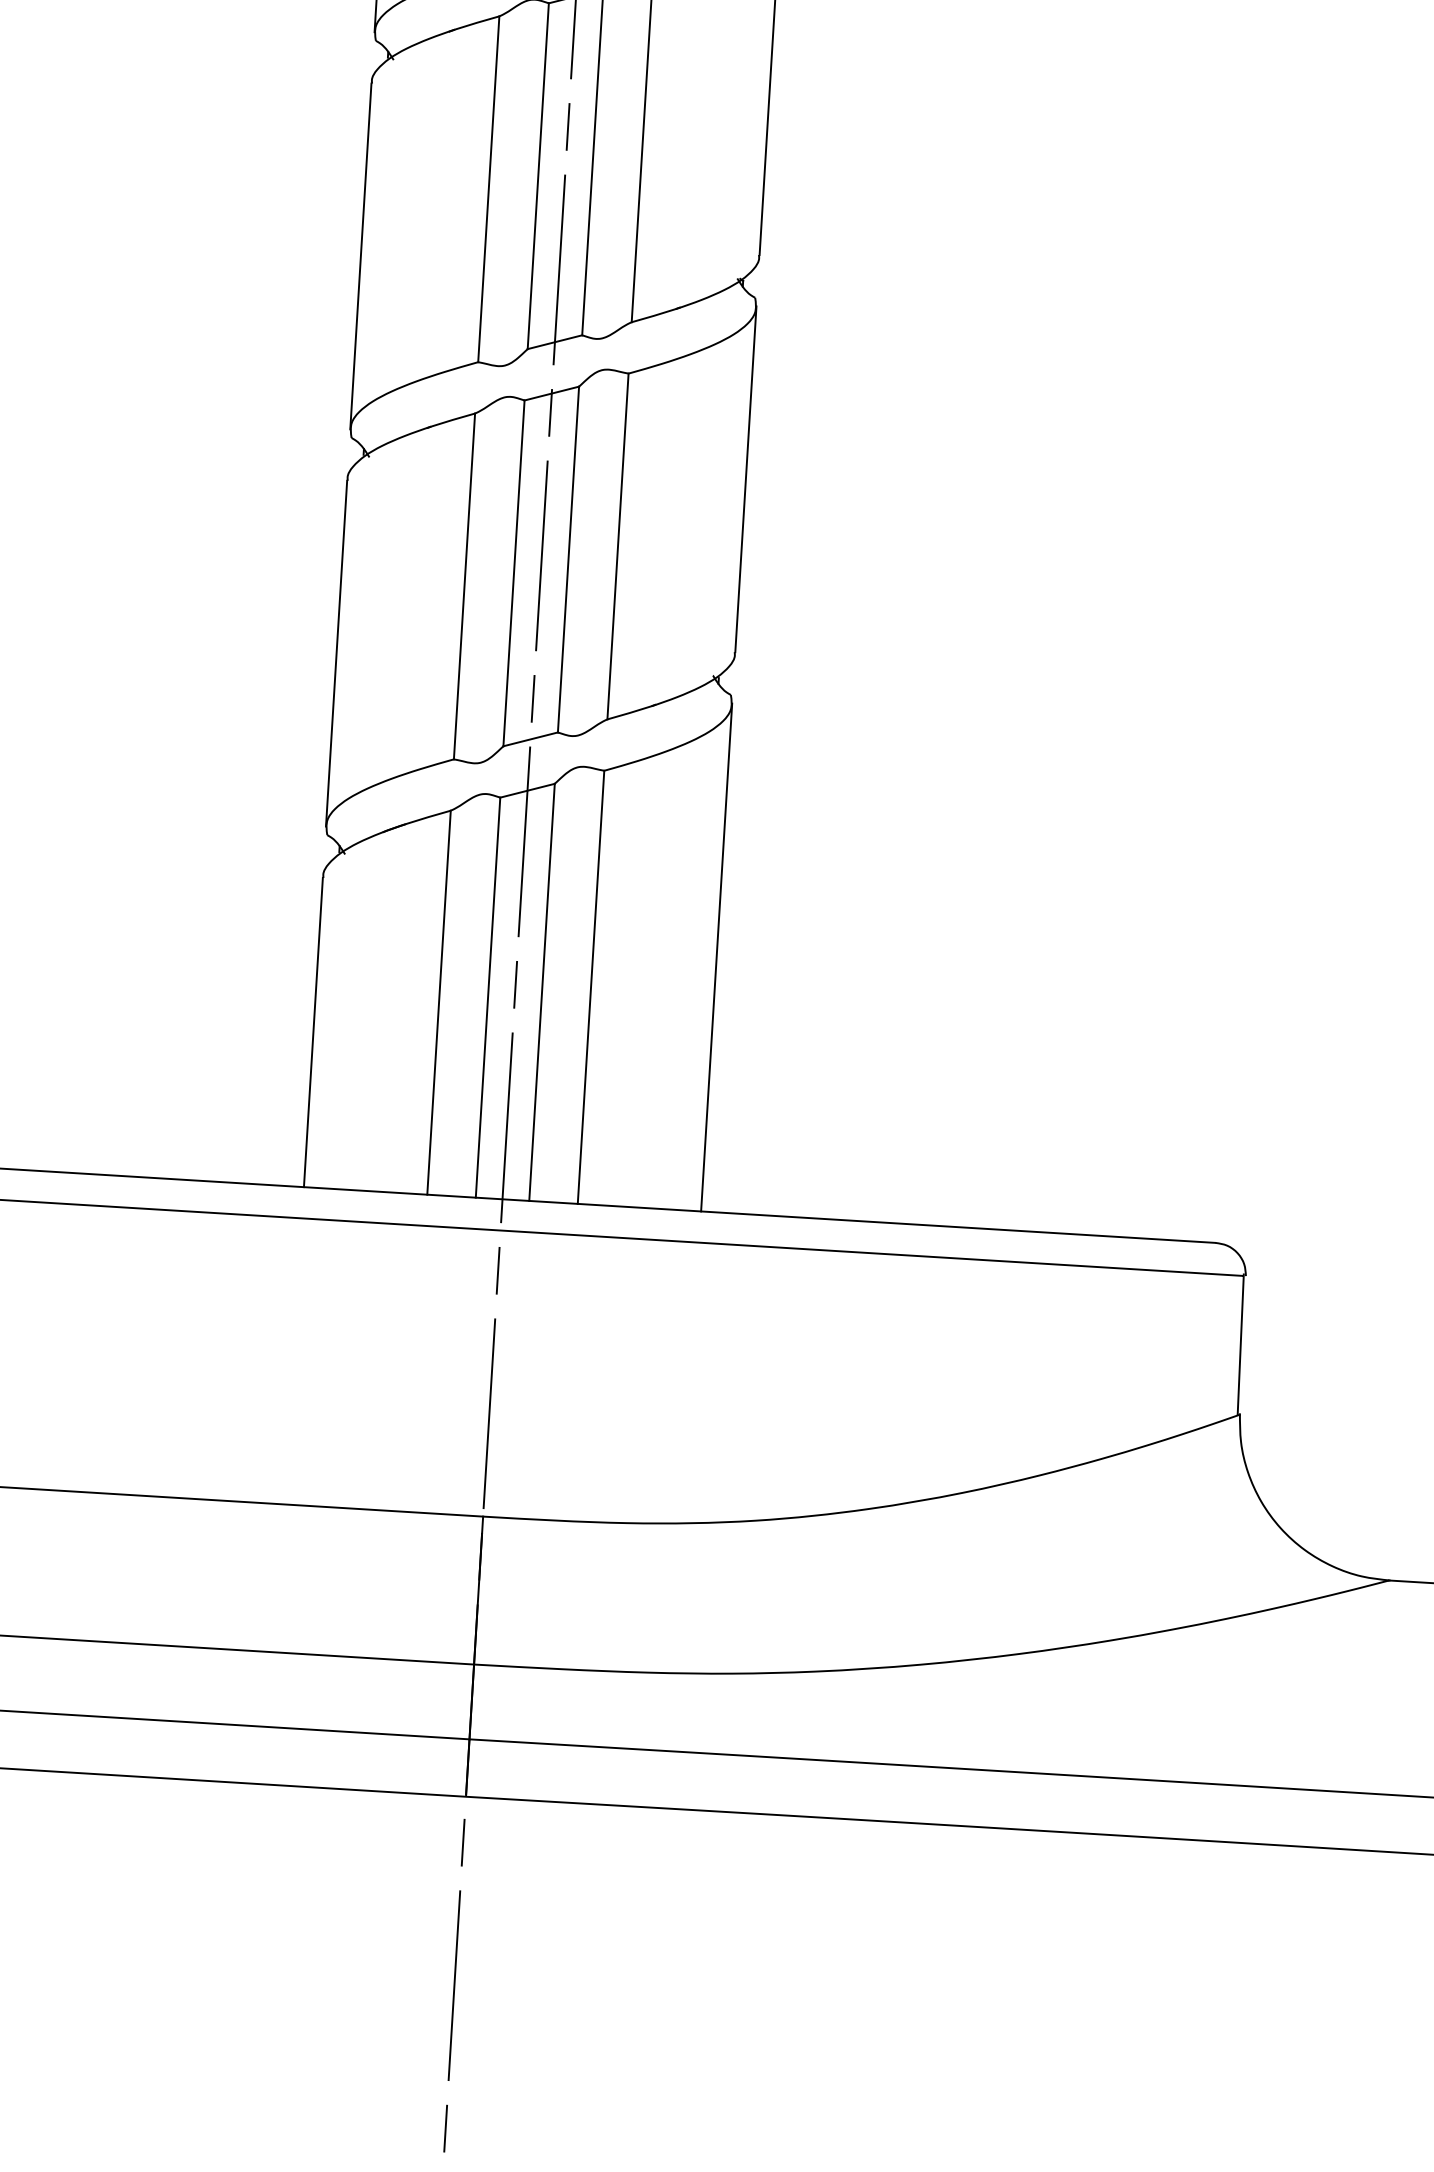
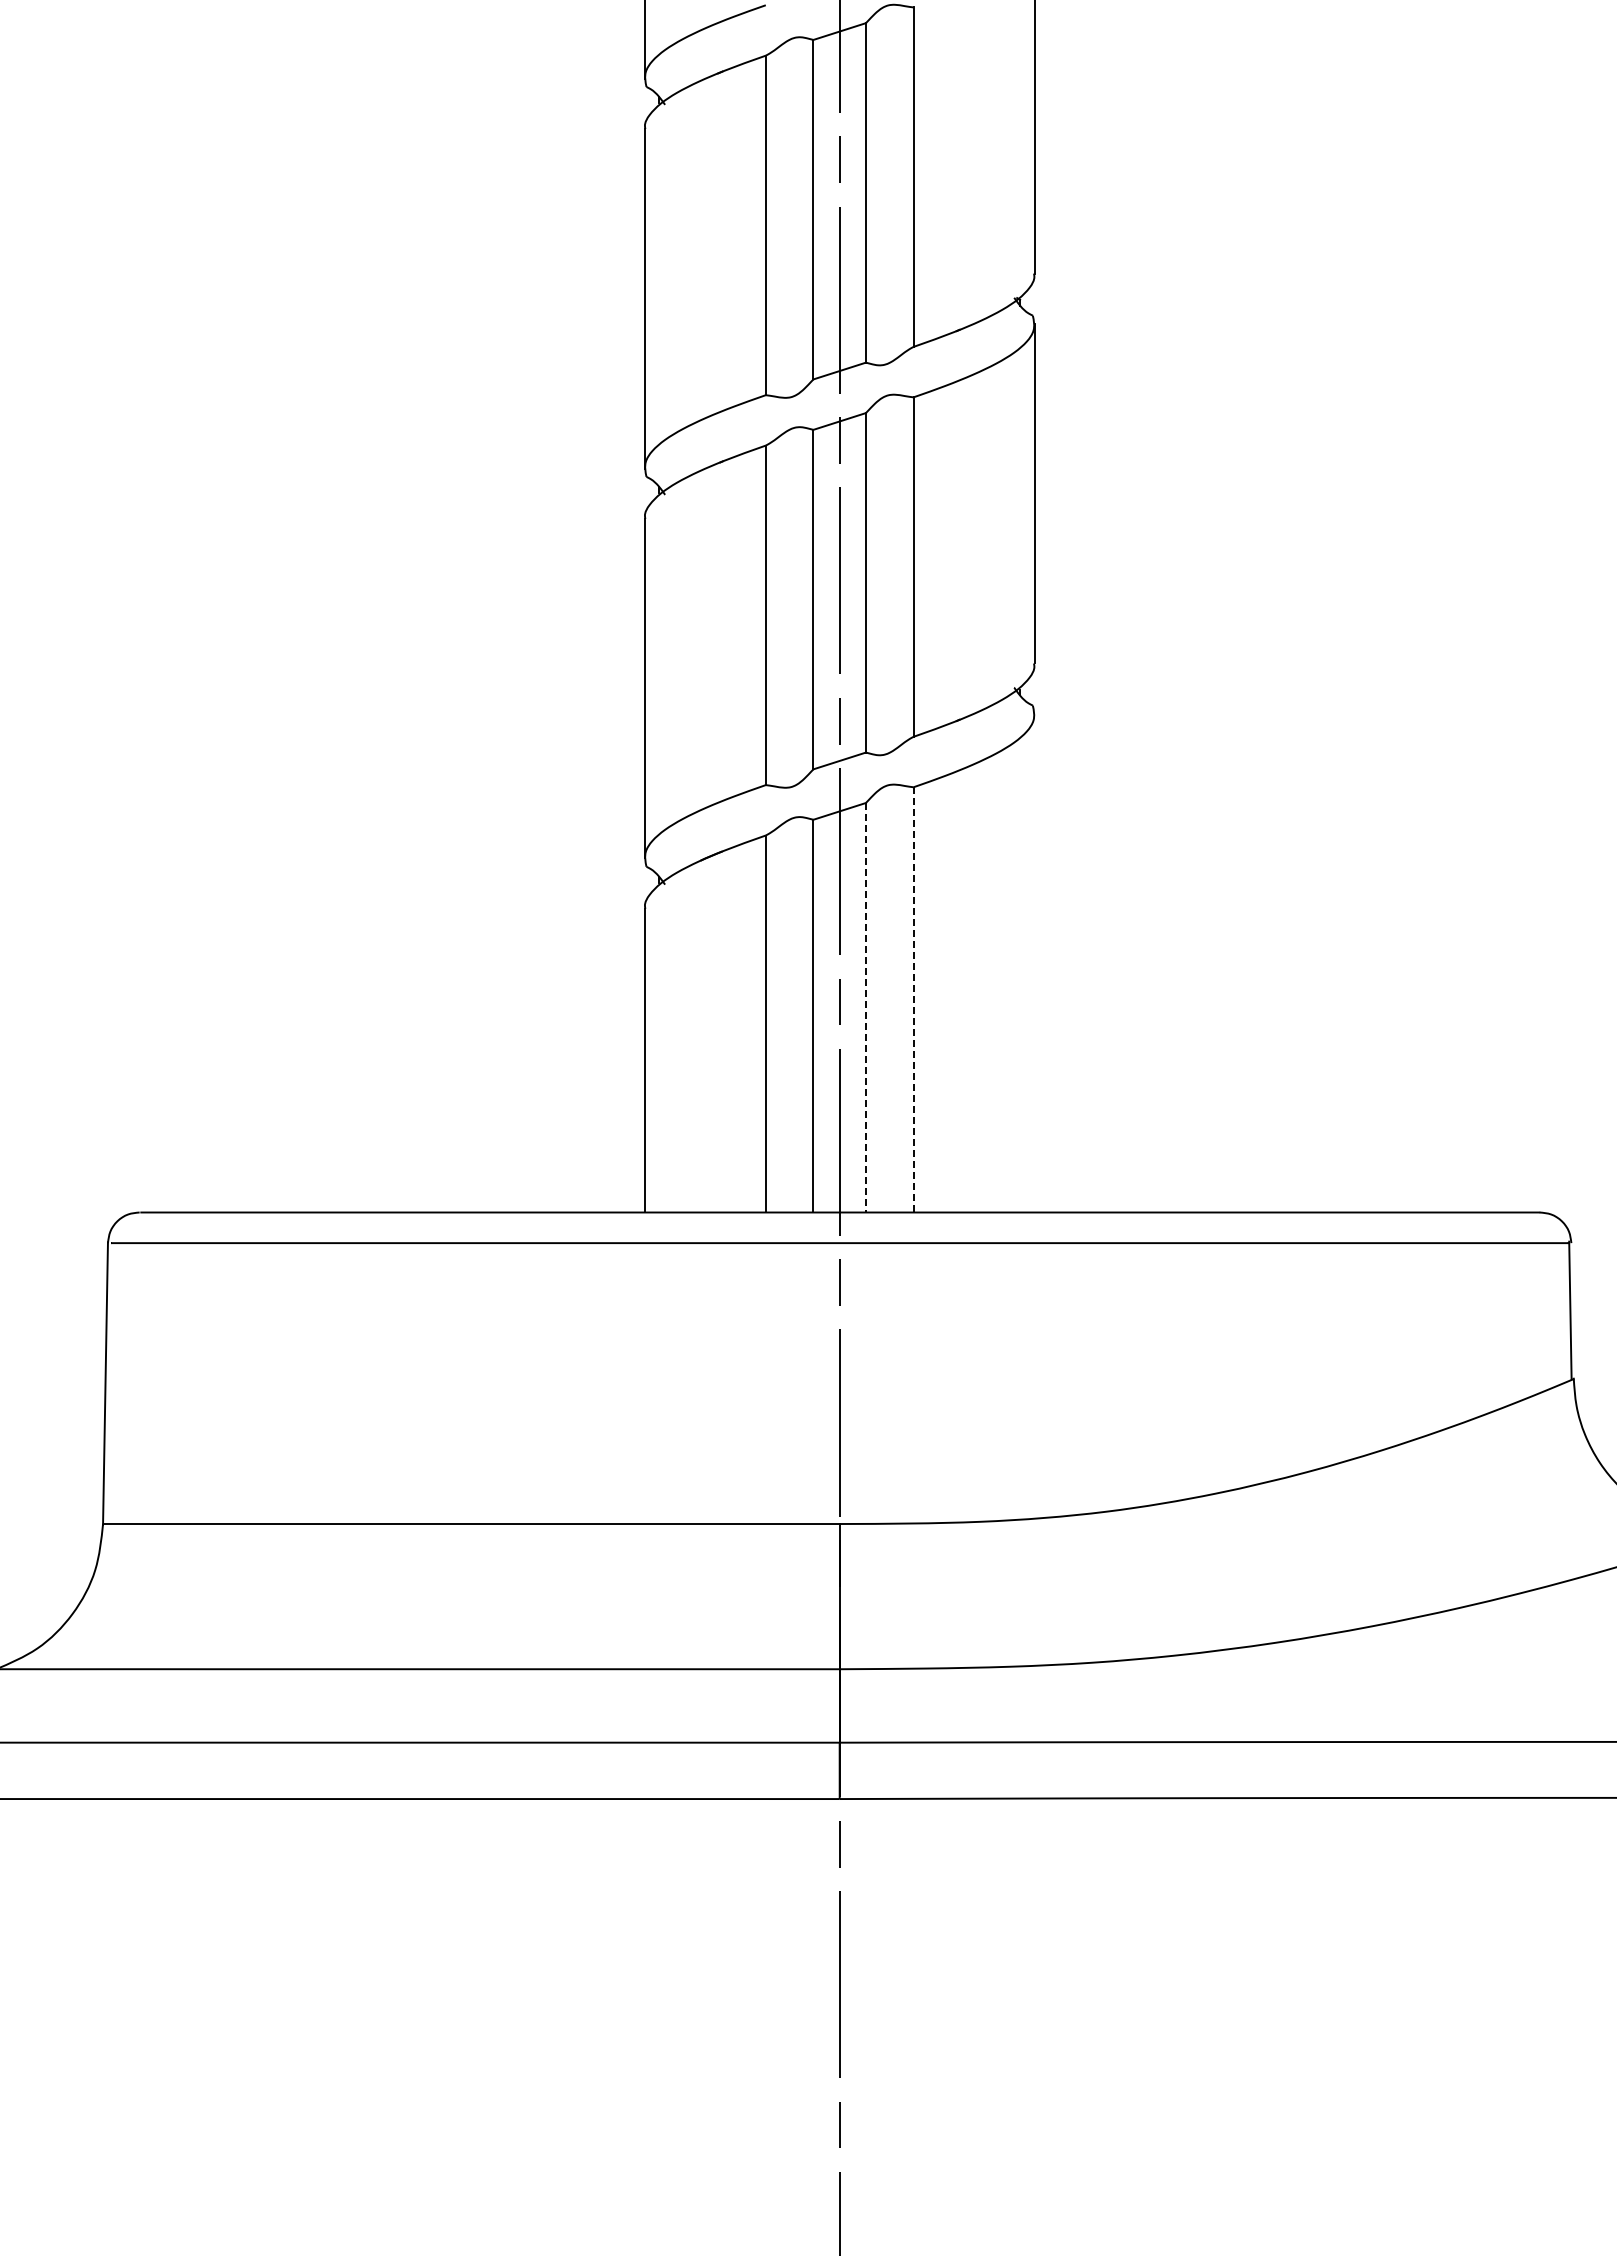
line: (716, 956) -> (1034, 962), removed
line: (591, 986) -> (913, 999), solid -> dashed
line: (541, 992) -> (865, 1007), solid -> dashed

